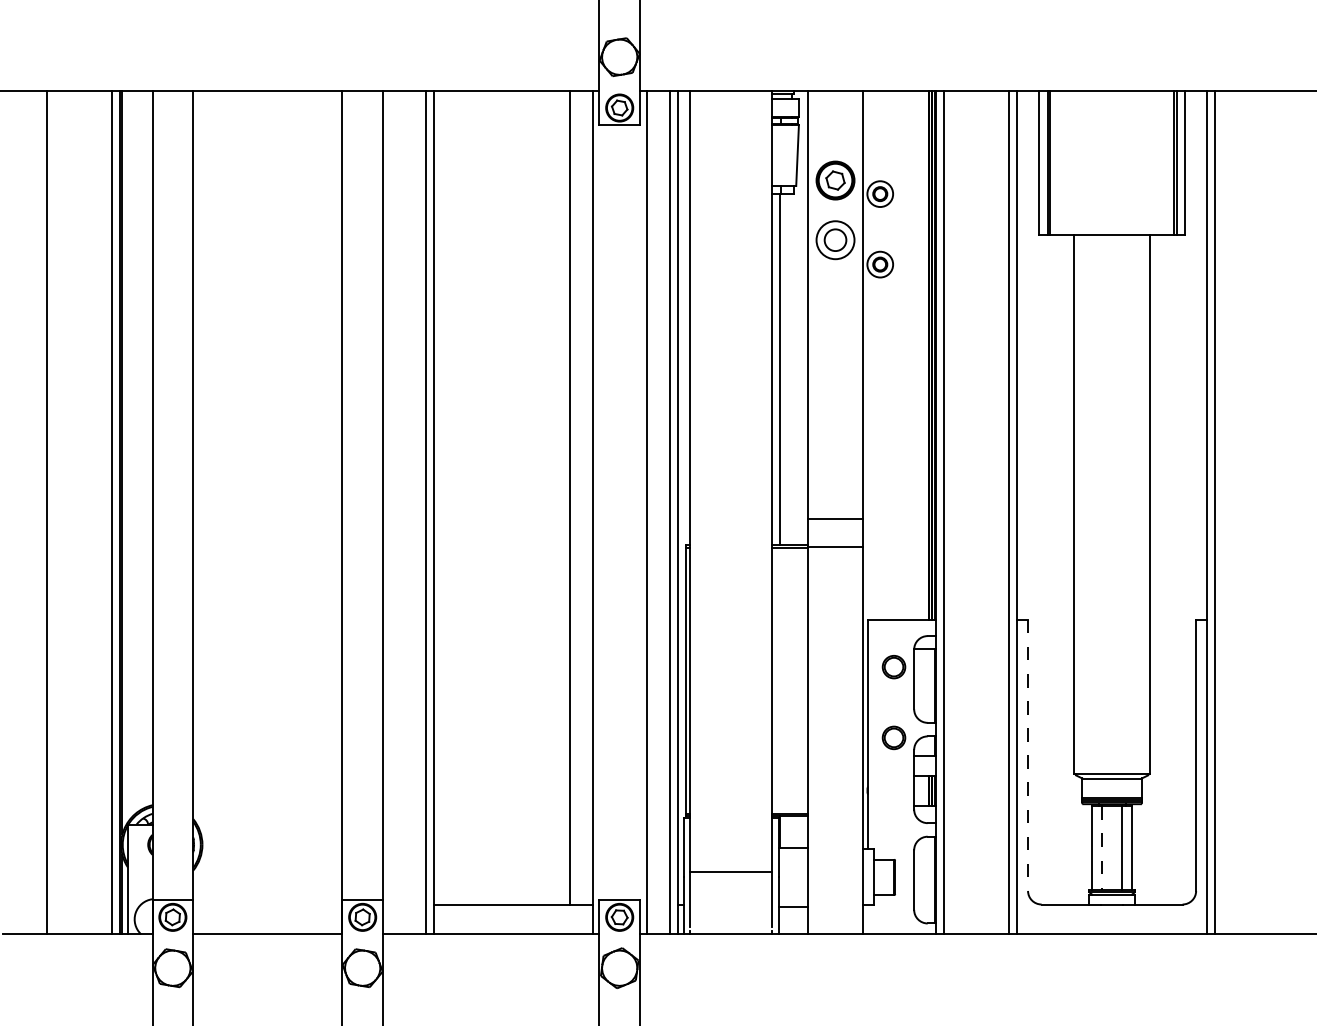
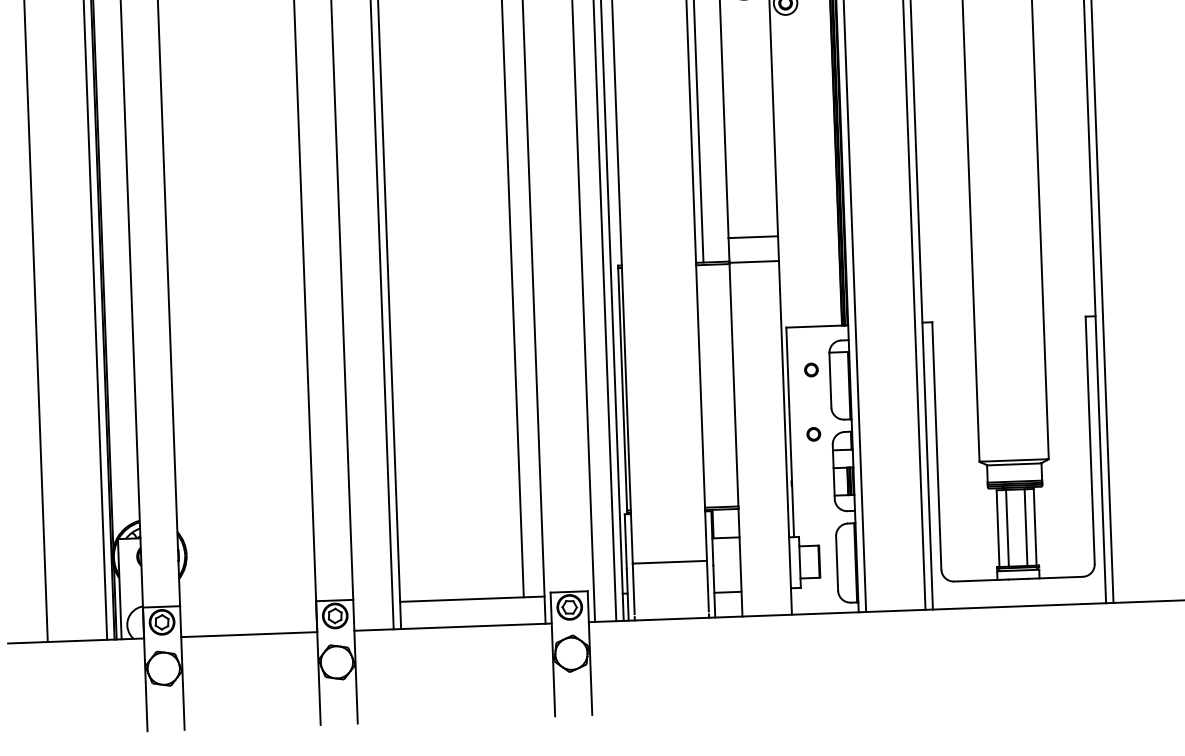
circle: (893, 667) -> (811, 370), size x0.62
circle: (893, 737) -> (813, 434), size x0.62
line: (1028, 755) -> (937, 446), dashed -> solid
line: (1102, 848) -> (1007, 528), dashed -> solid

